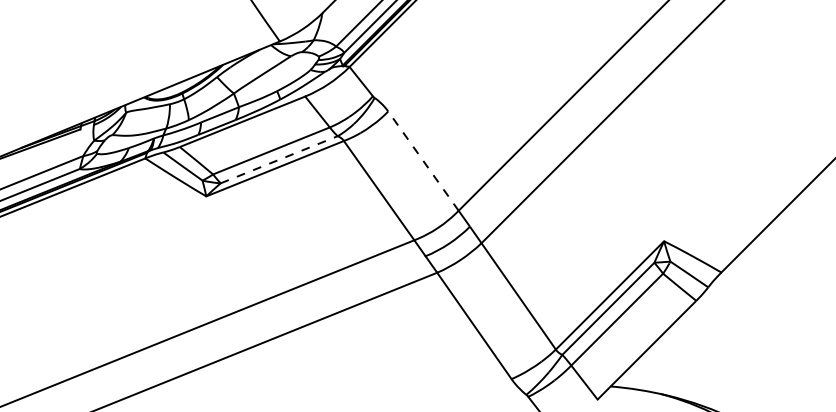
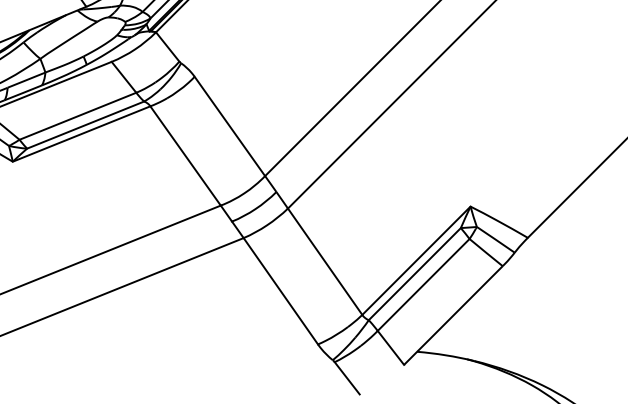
line: (279, 159) -> (85, 124), dashed -> solid
line: (423, 161) -> (229, 126), dashed -> solid

